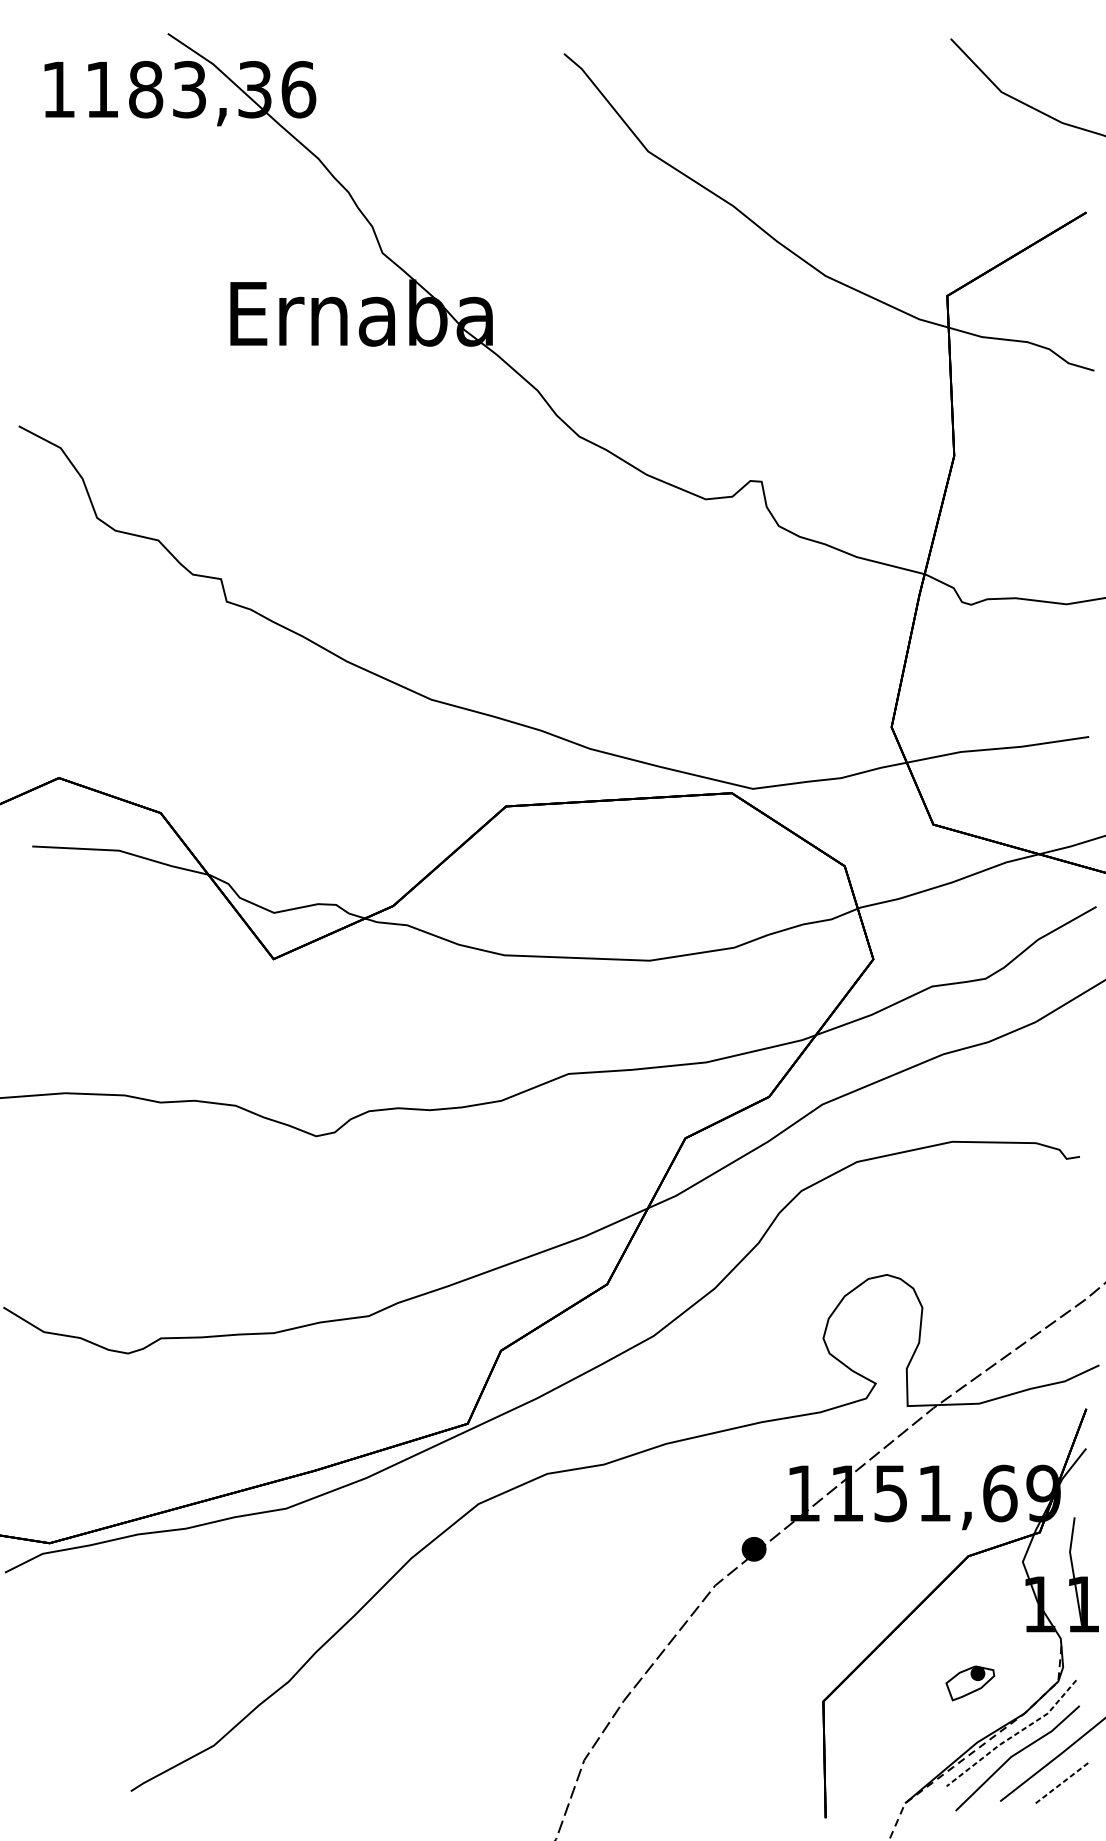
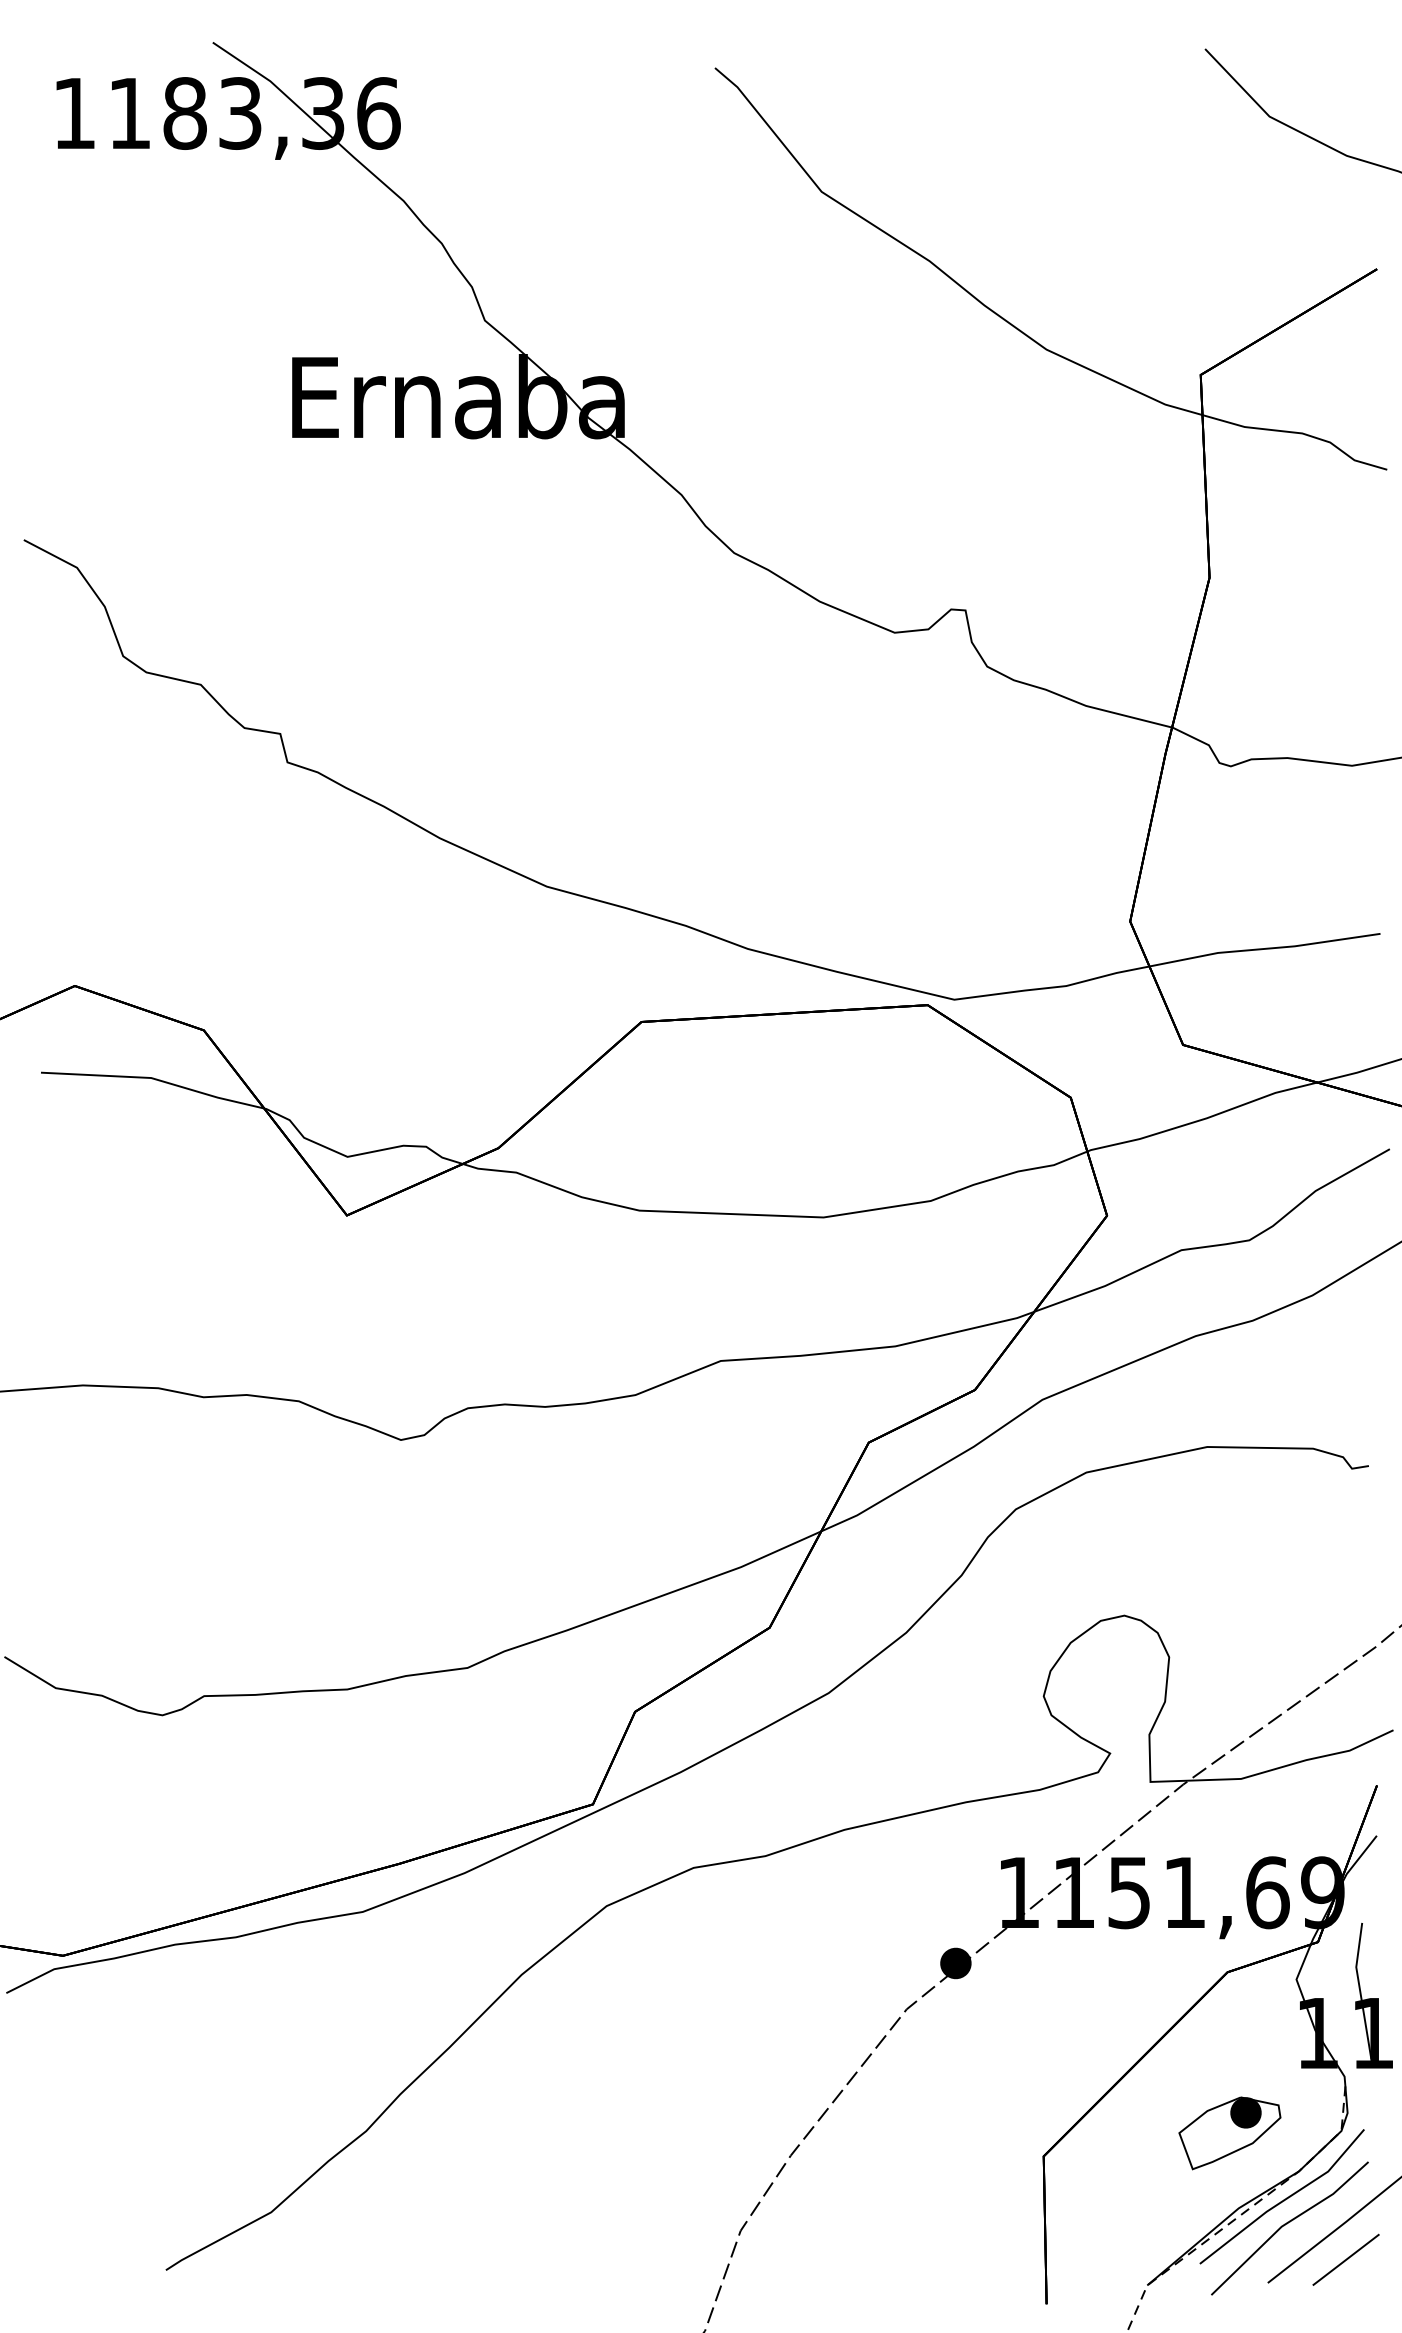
part: (969, 1683) -> (1229, 2133), size x1.67
line: (1013, 1735) -> (1284, 2199), dashed -> solid
line: (1062, 1782) -> (1346, 2259), dashed -> solid

